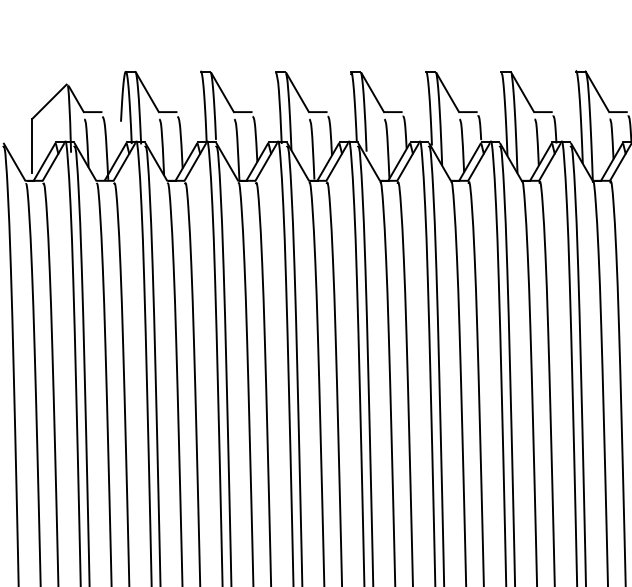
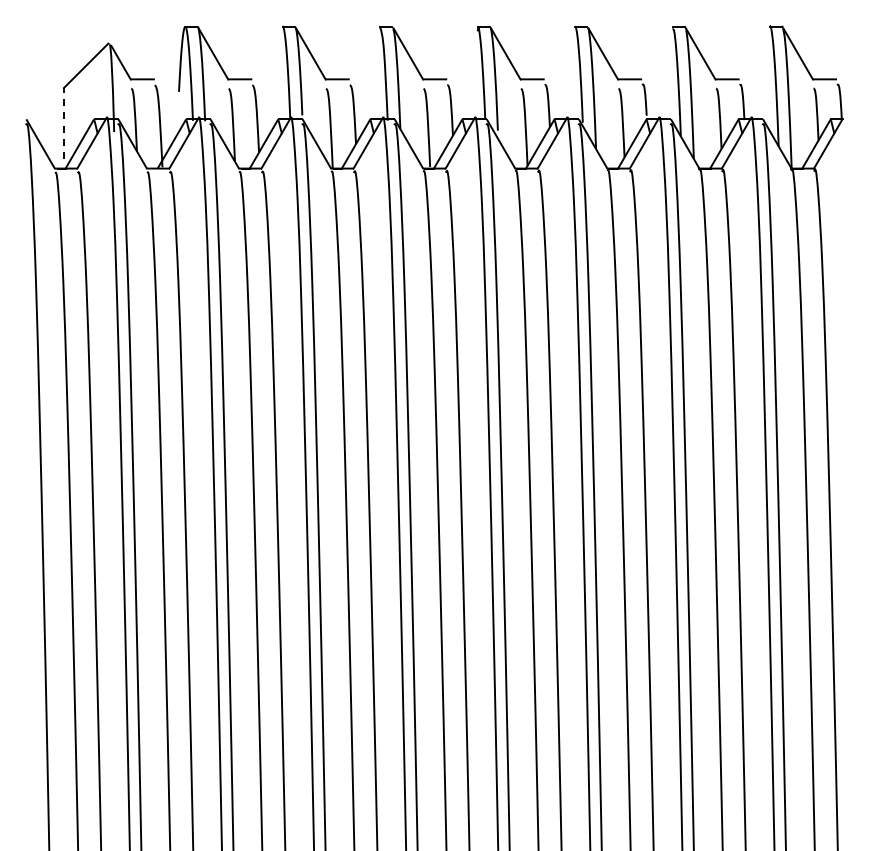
line: (32, 145) -> (63, 122), solid -> dashed

